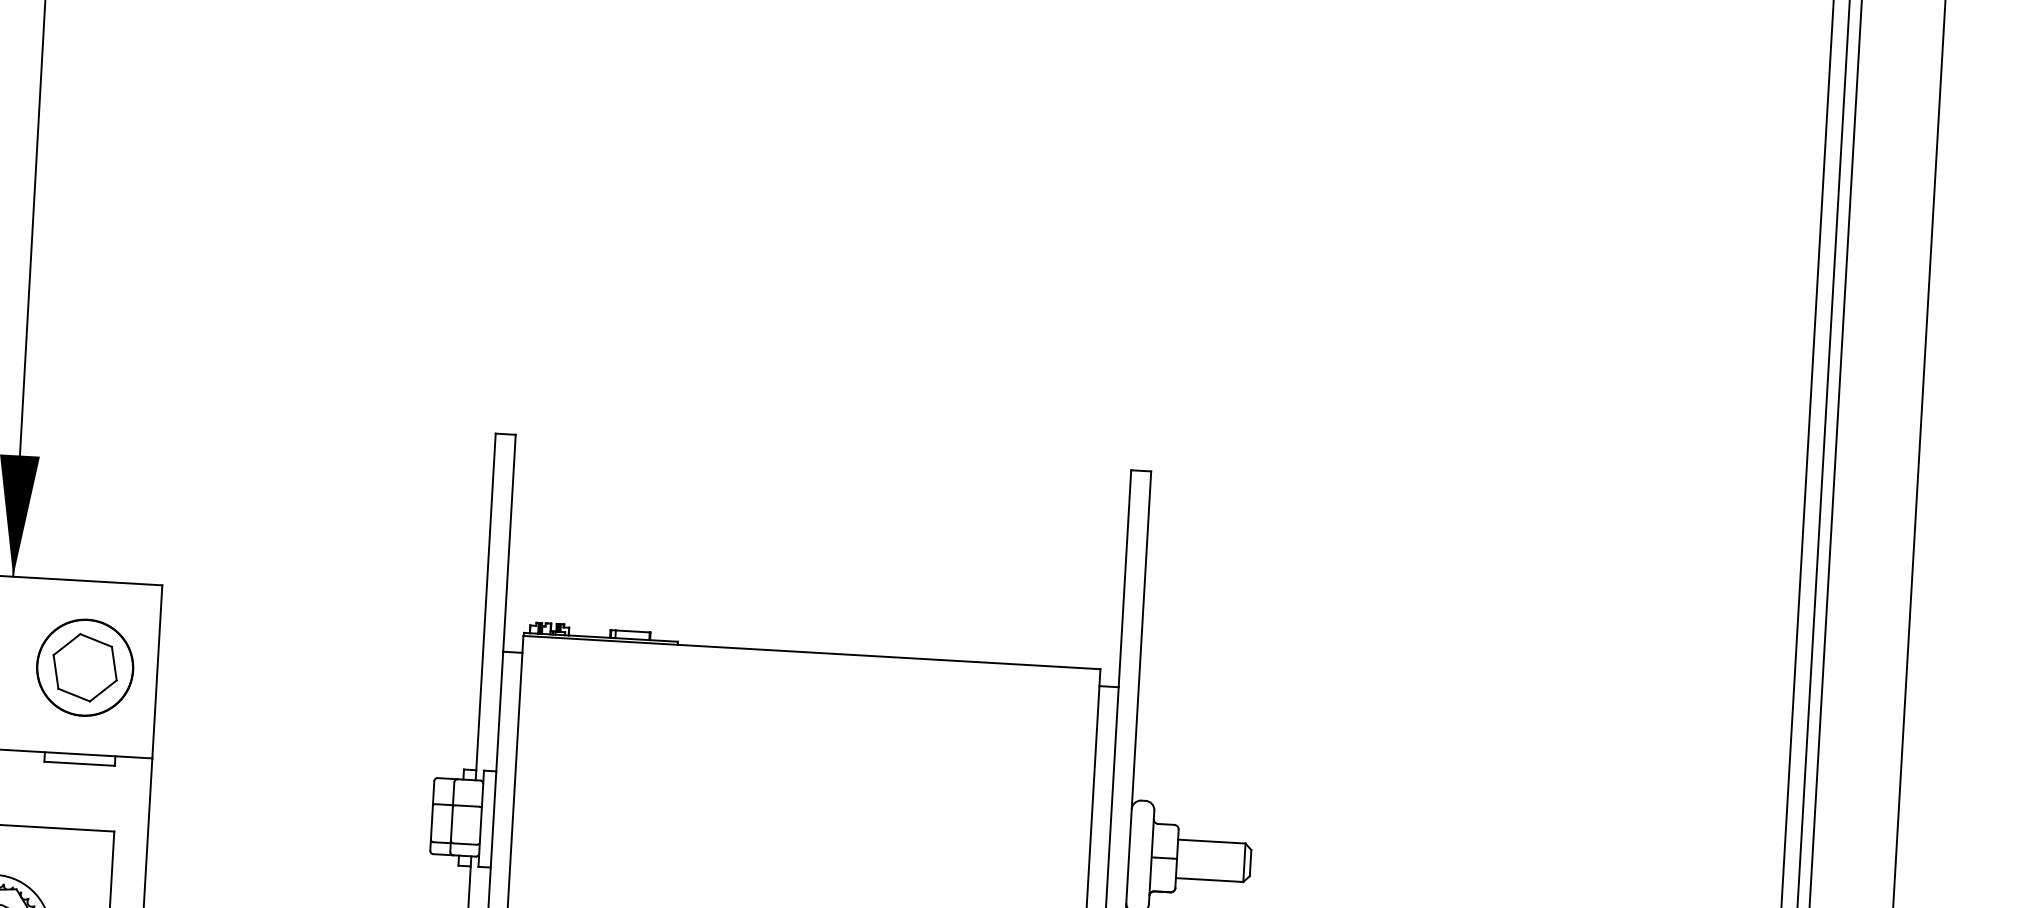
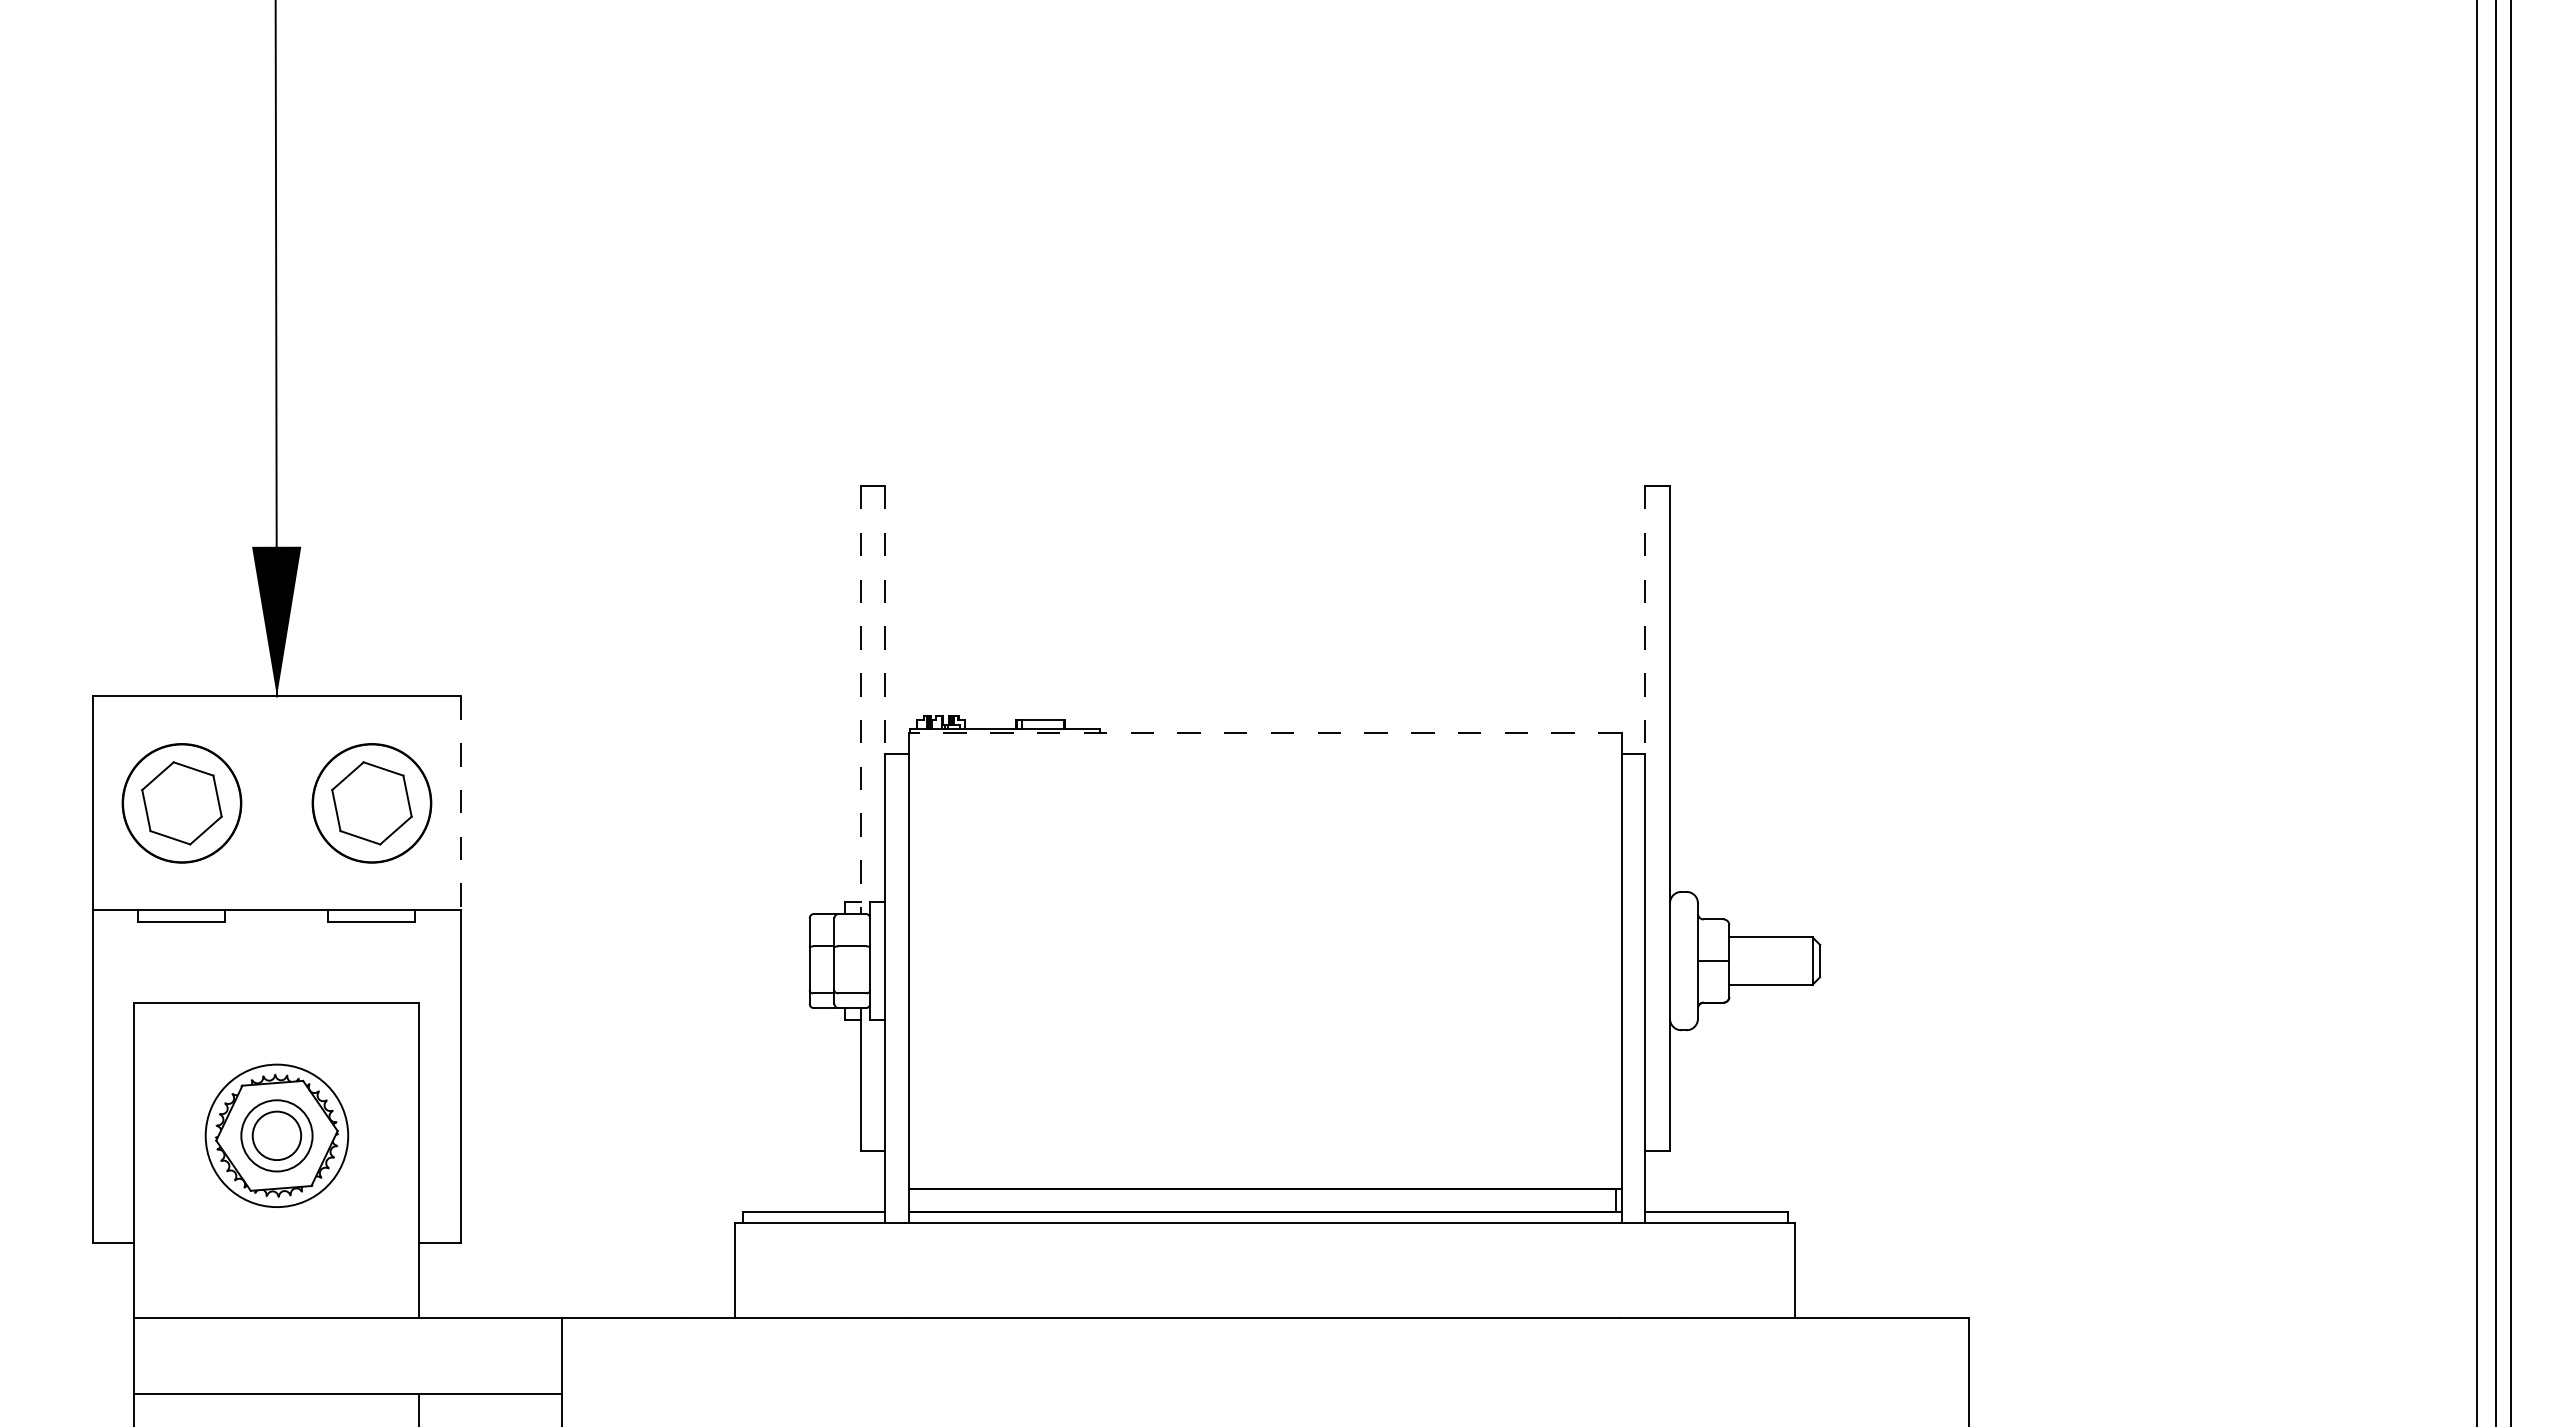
line: (509, 543) -> (885, 620), solid -> dashed
line: (1125, 579) -> (1645, 620), solid -> dashed
line: (485, 607) -> (860, 700), solid -> dashed
line: (811, 652) -> (1264, 733), solid -> dashed
line: (157, 672) -> (461, 803), solid -> dashed

